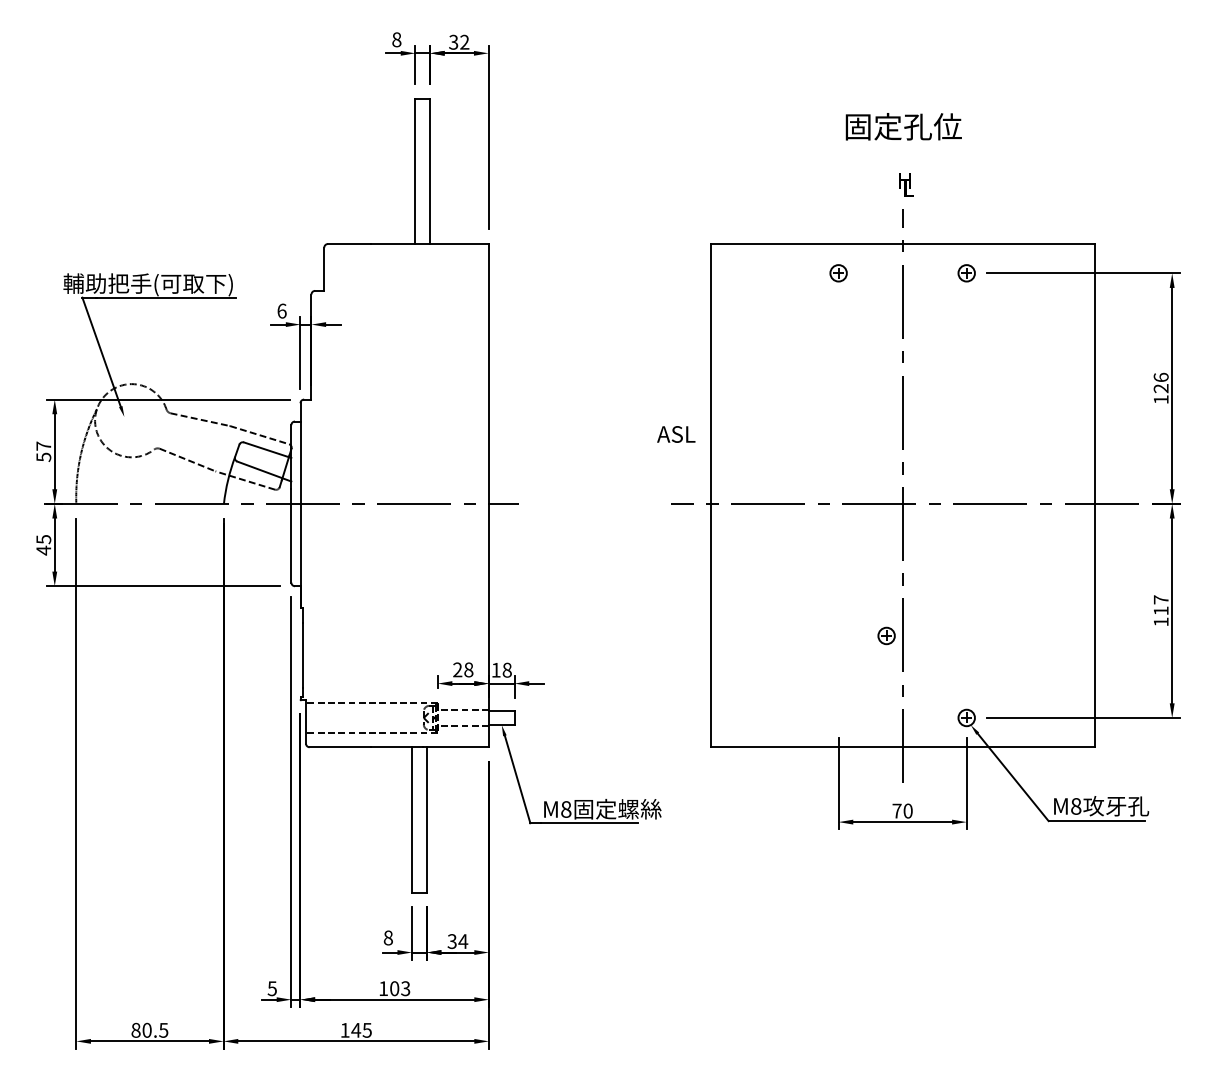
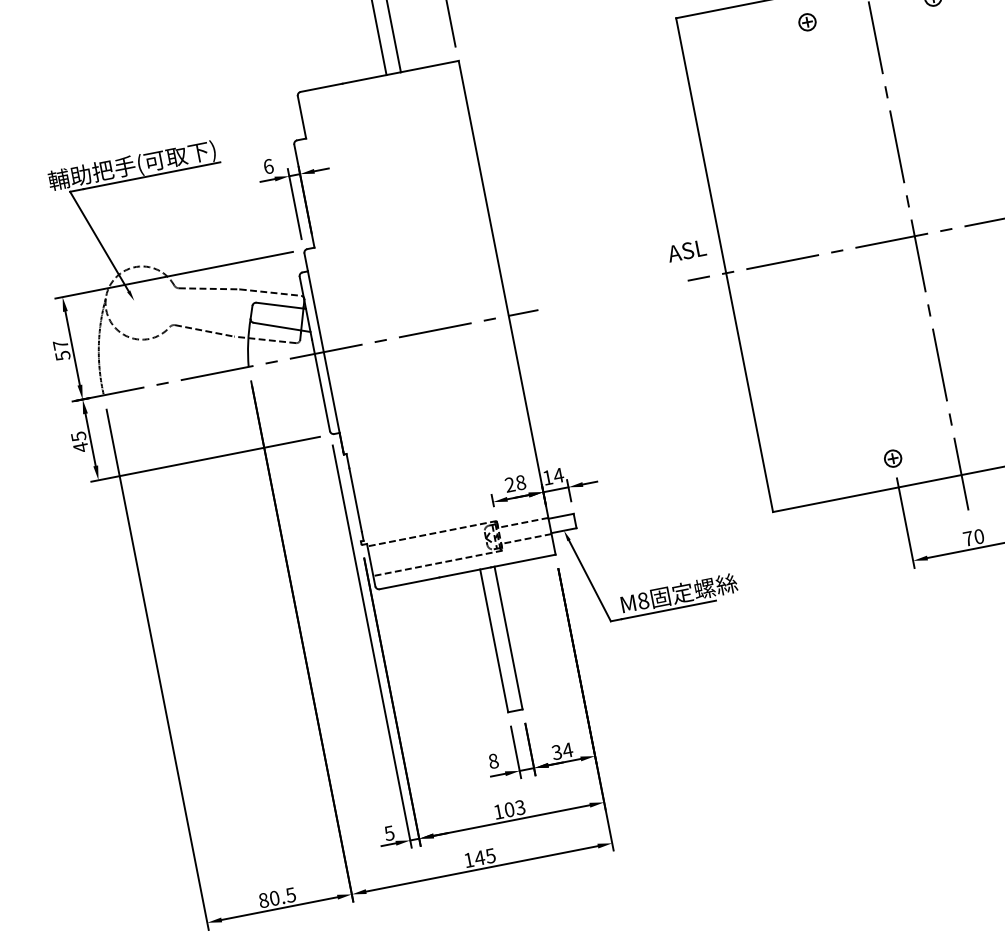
text: (676, 434) -> (687, 250), moved
part: (886, 635) -> (892, 458), moved
text: (507, 669) -> (558, 474), 18 -> 14

